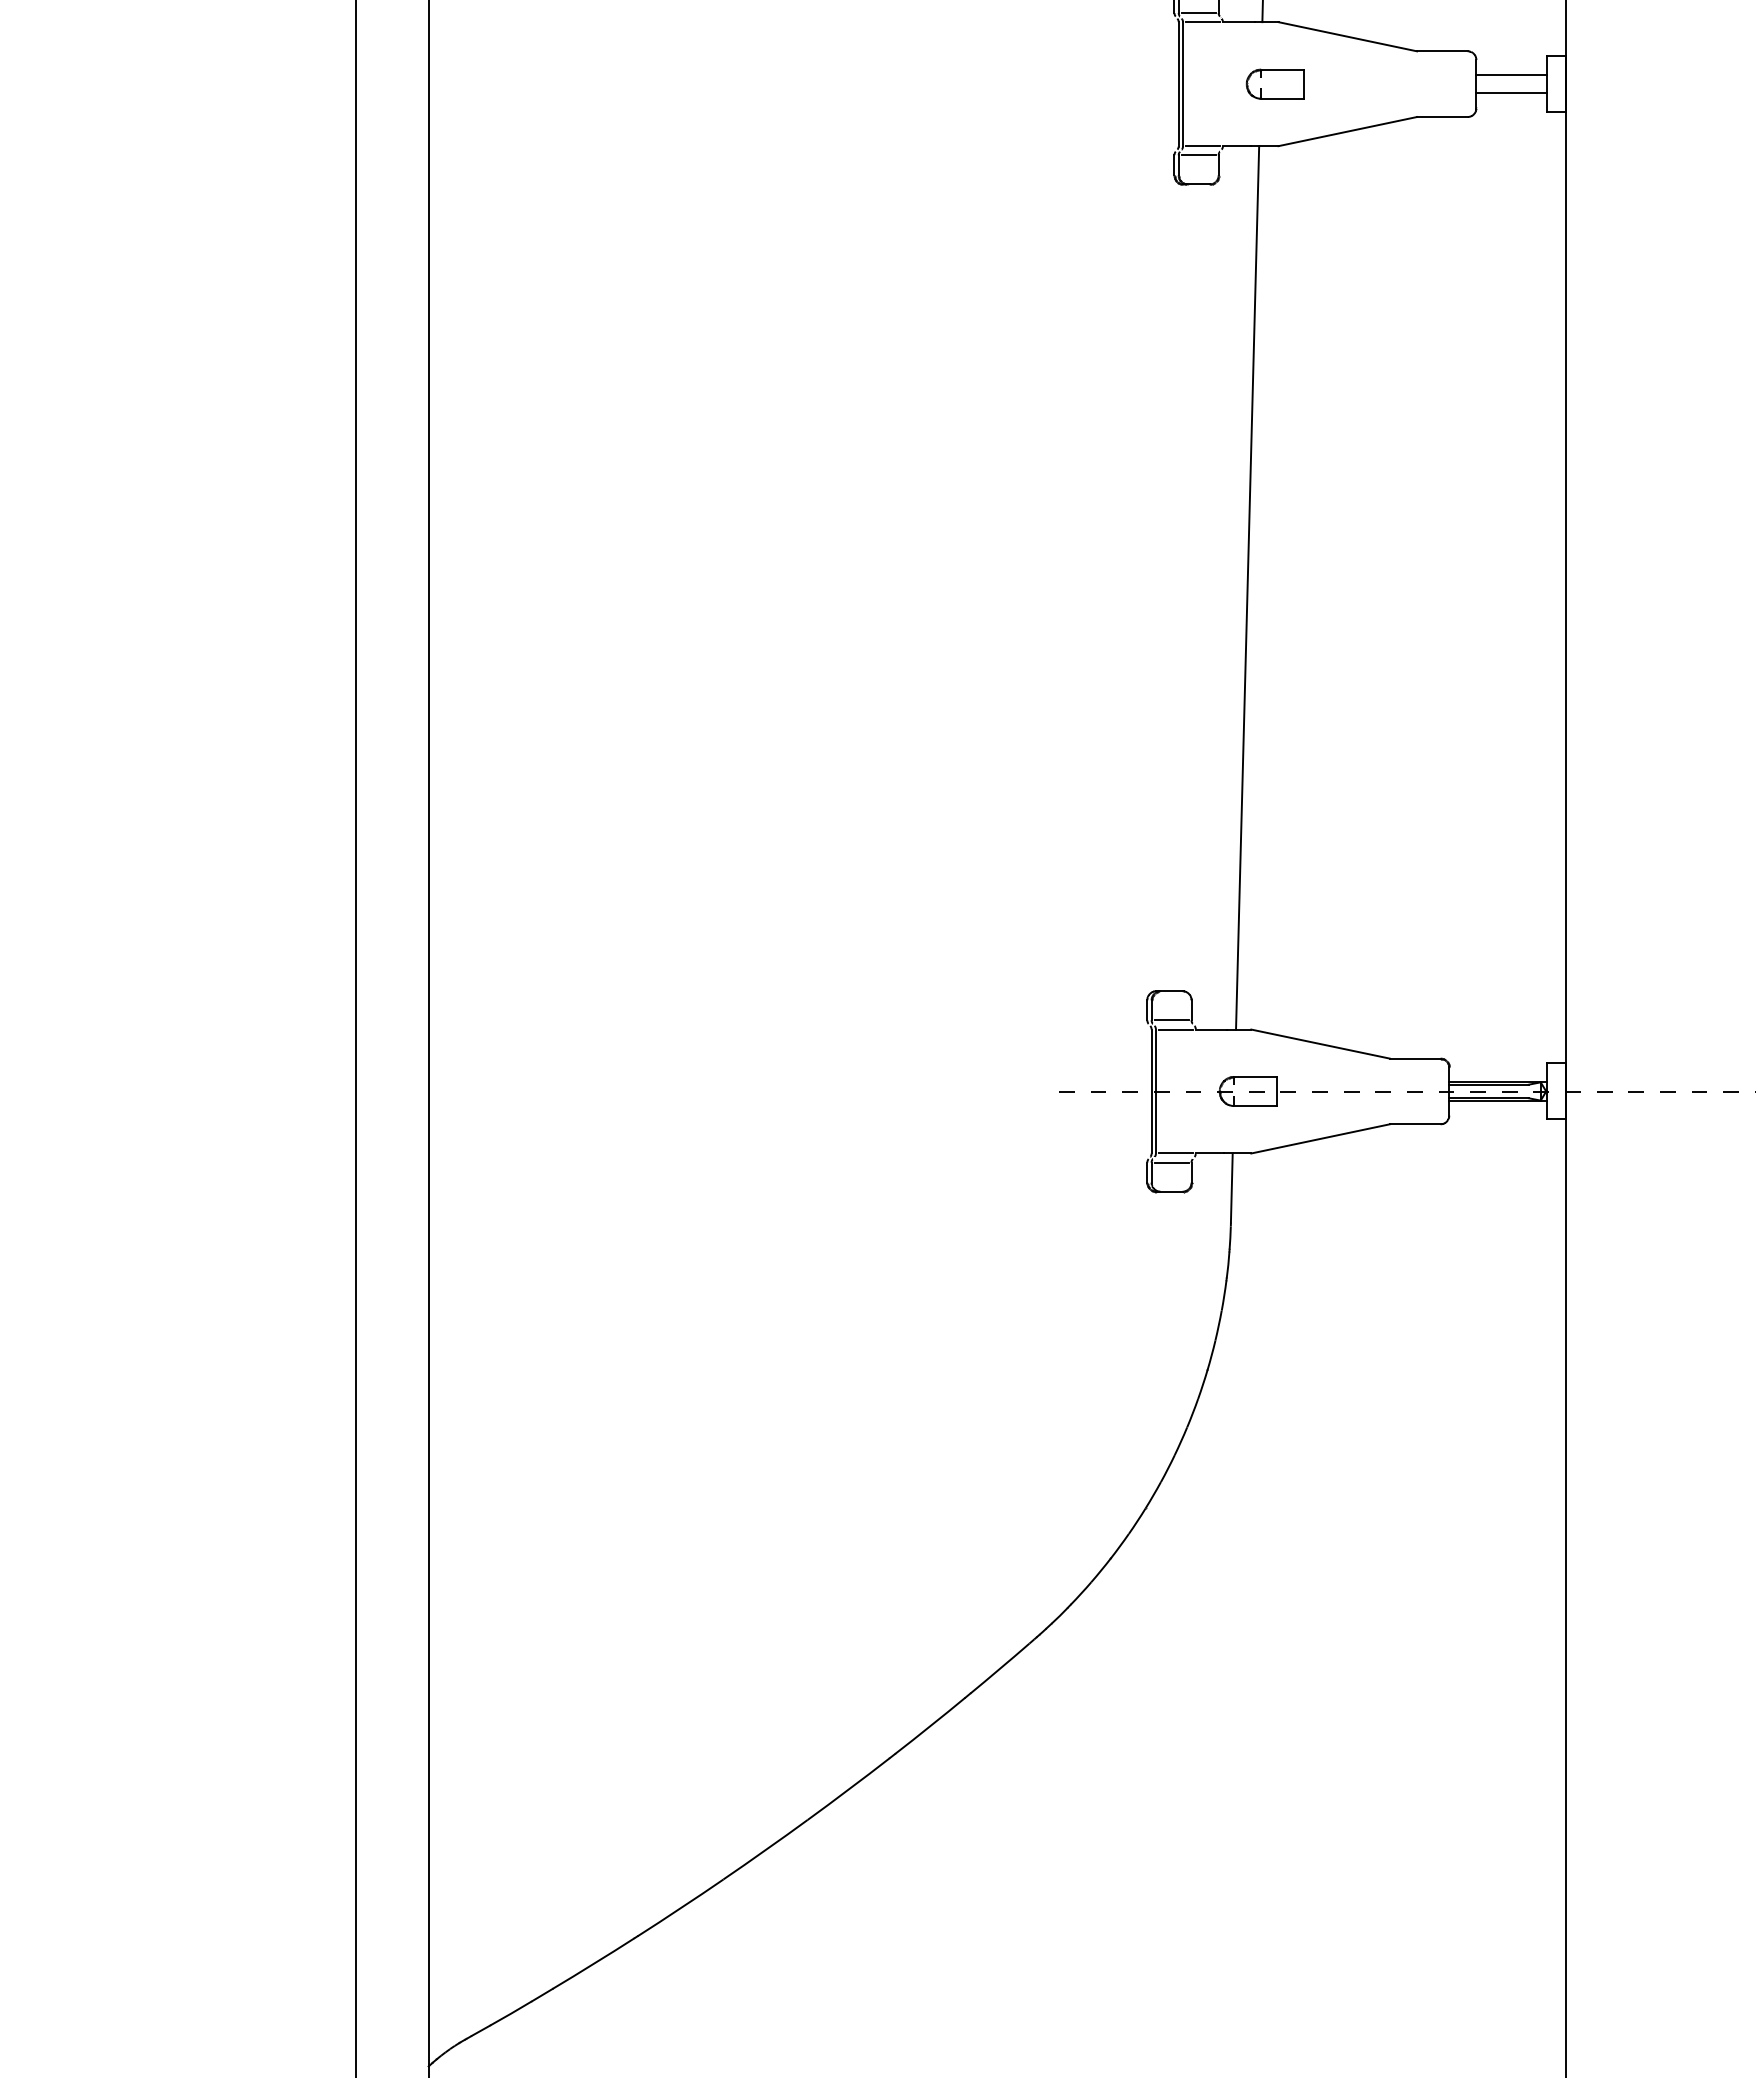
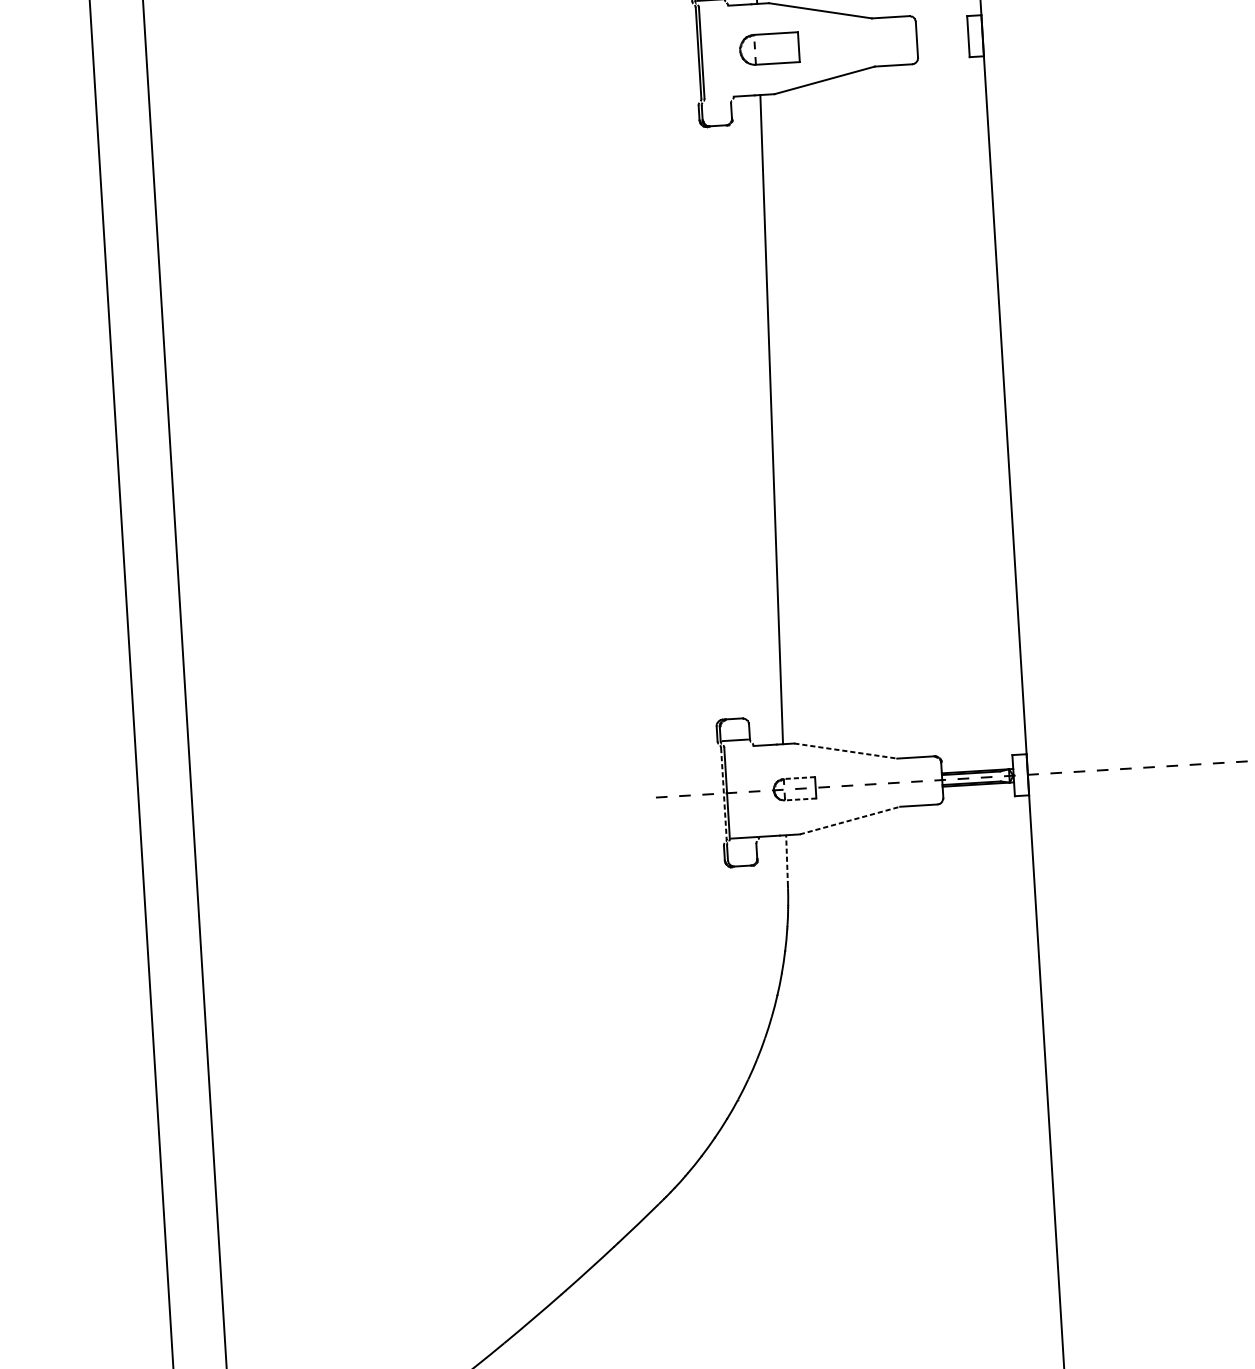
line: (1202, 22) -> (713, 6), removed
line: (1511, 75) -> (942, 31), removed
part: (1274, 83) -> (768, 48), size x1.4
line: (1511, 93) -> (943, 45), removed
line: (1202, 146) -> (718, 97), removed
line: (1198, 155) -> (716, 104), removed
line: (1175, 1029) -> (738, 746), removed
line: (1320, 1044) -> (845, 751), solid -> dashed
line: (1254, 1076) -> (798, 777), solid -> dashed
line: (1151, 1091) -> (723, 793), solid -> dashed
line: (1254, 1106) -> (800, 799), solid -> dashed
line: (1320, 1138) -> (849, 820), solid -> dashed
line: (1171, 1162) -> (741, 844), removed
line: (1231, 1188) -> (786, 860), solid -> dashed

